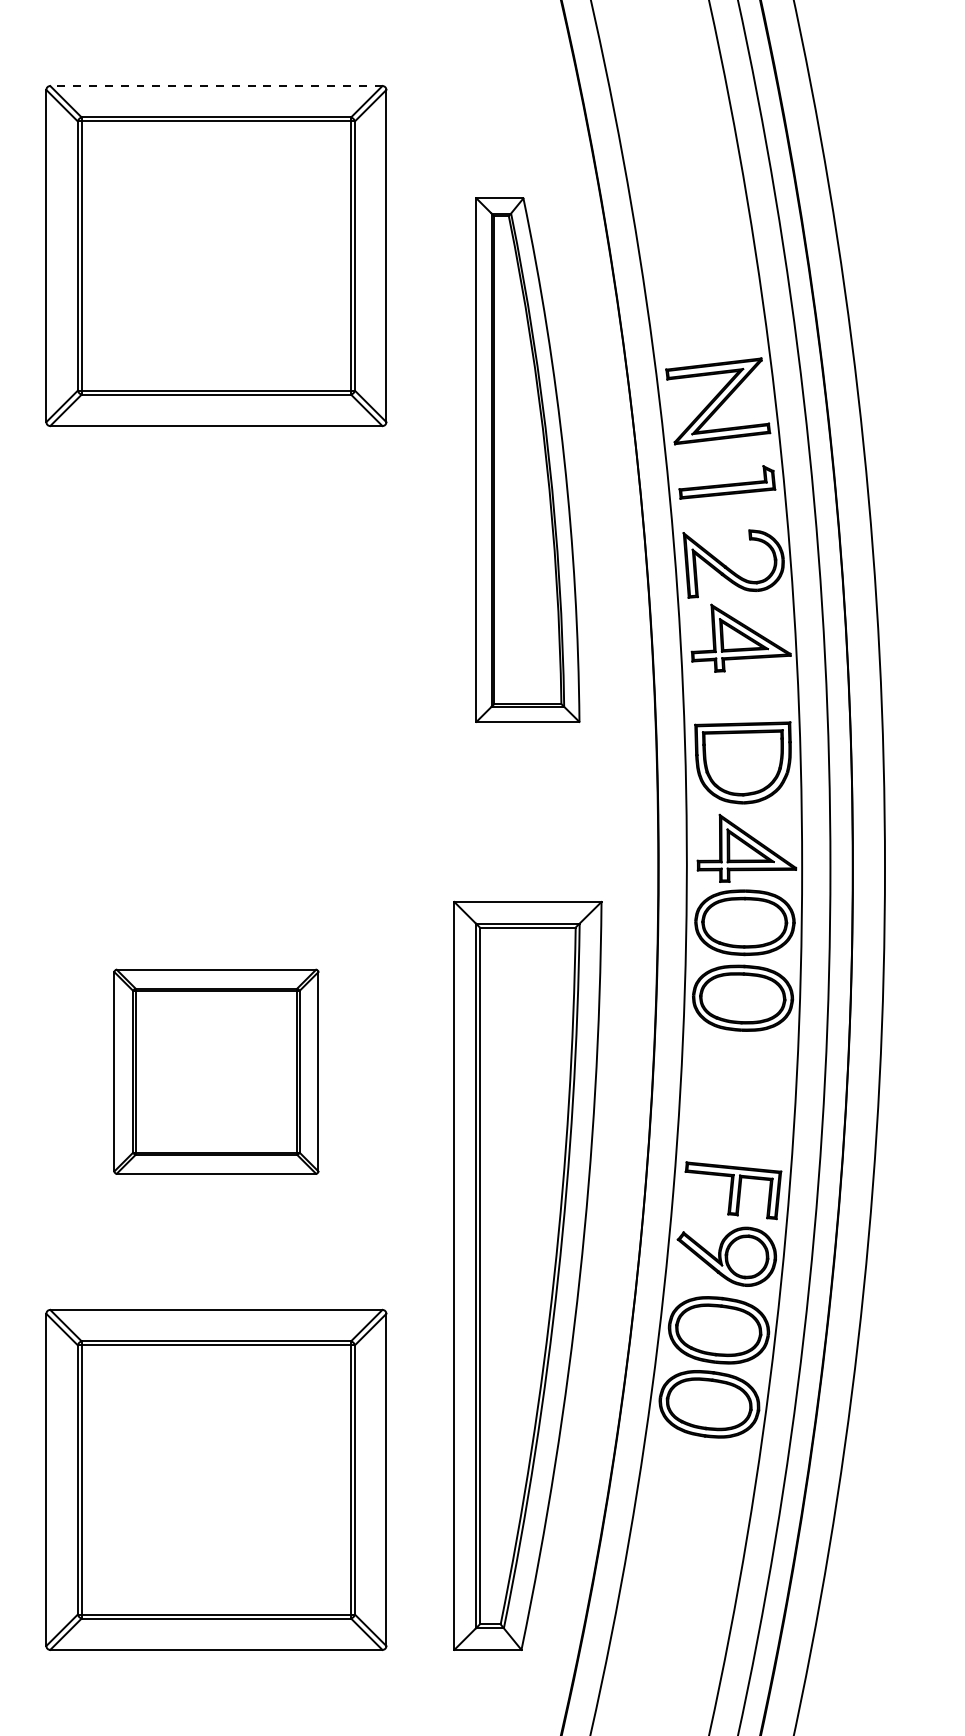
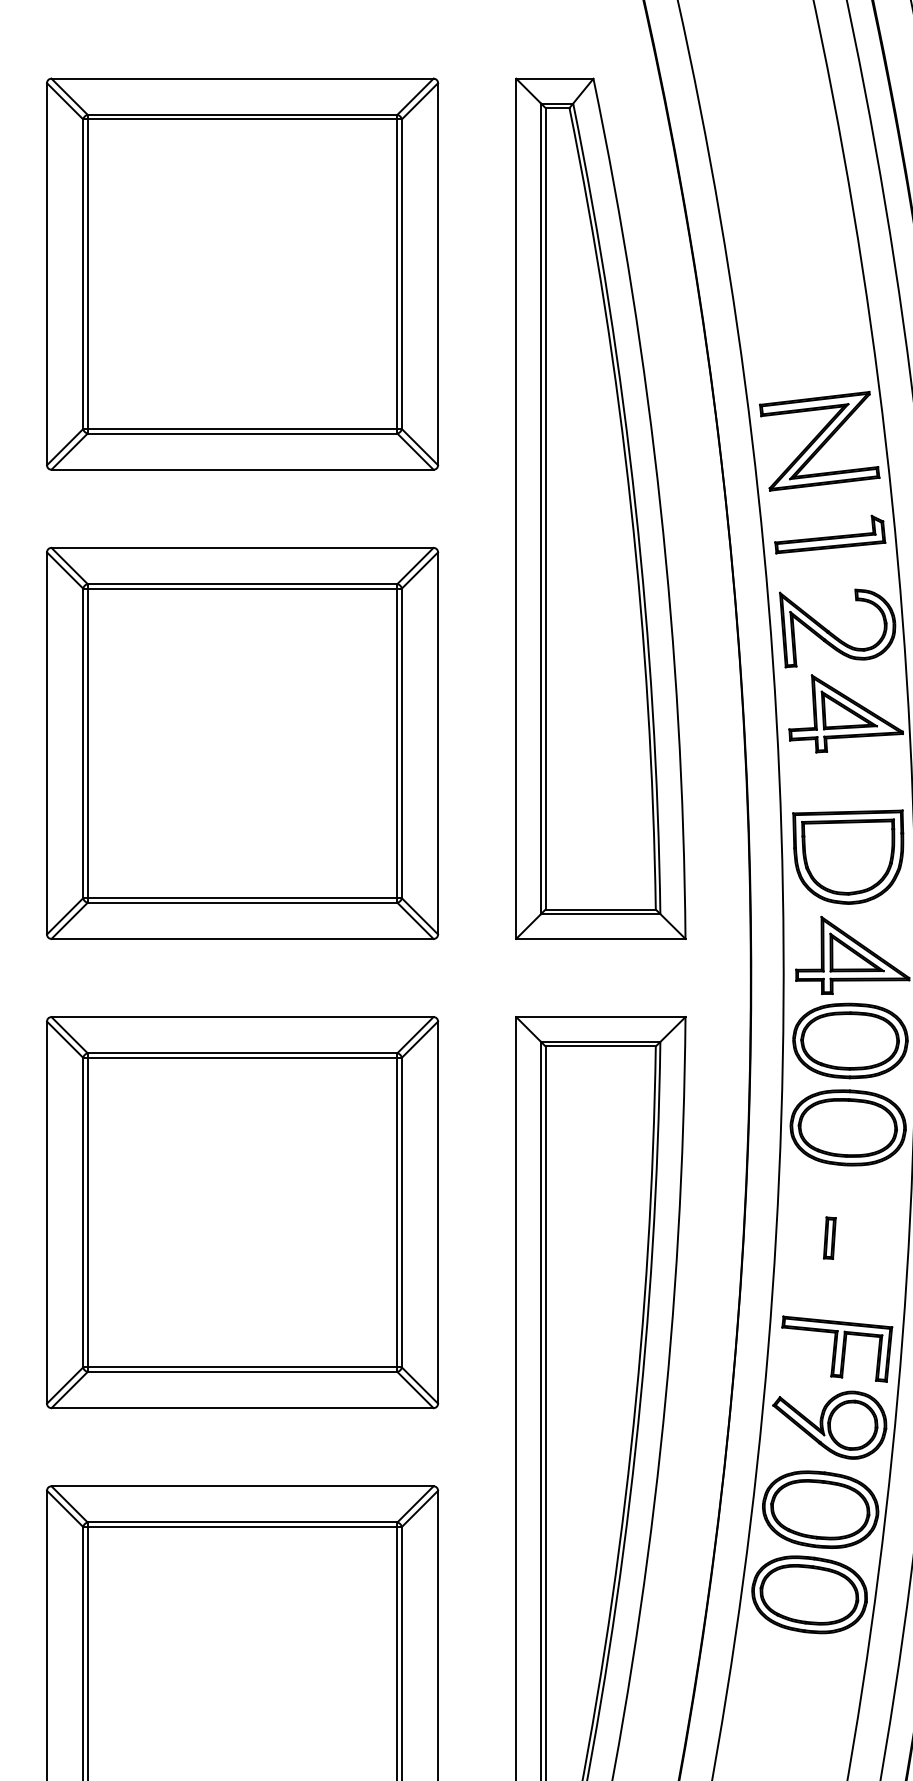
line: (215, 86) -> (241, 79), dashed -> solid
part: (527, 460) -> (600, 509), size x1.43
part: (216, 664) -> (242, 743), added
part: (216, 1071) -> (242, 1212), size x1.67
part: (726, 1094) -> (829, 1238), added

